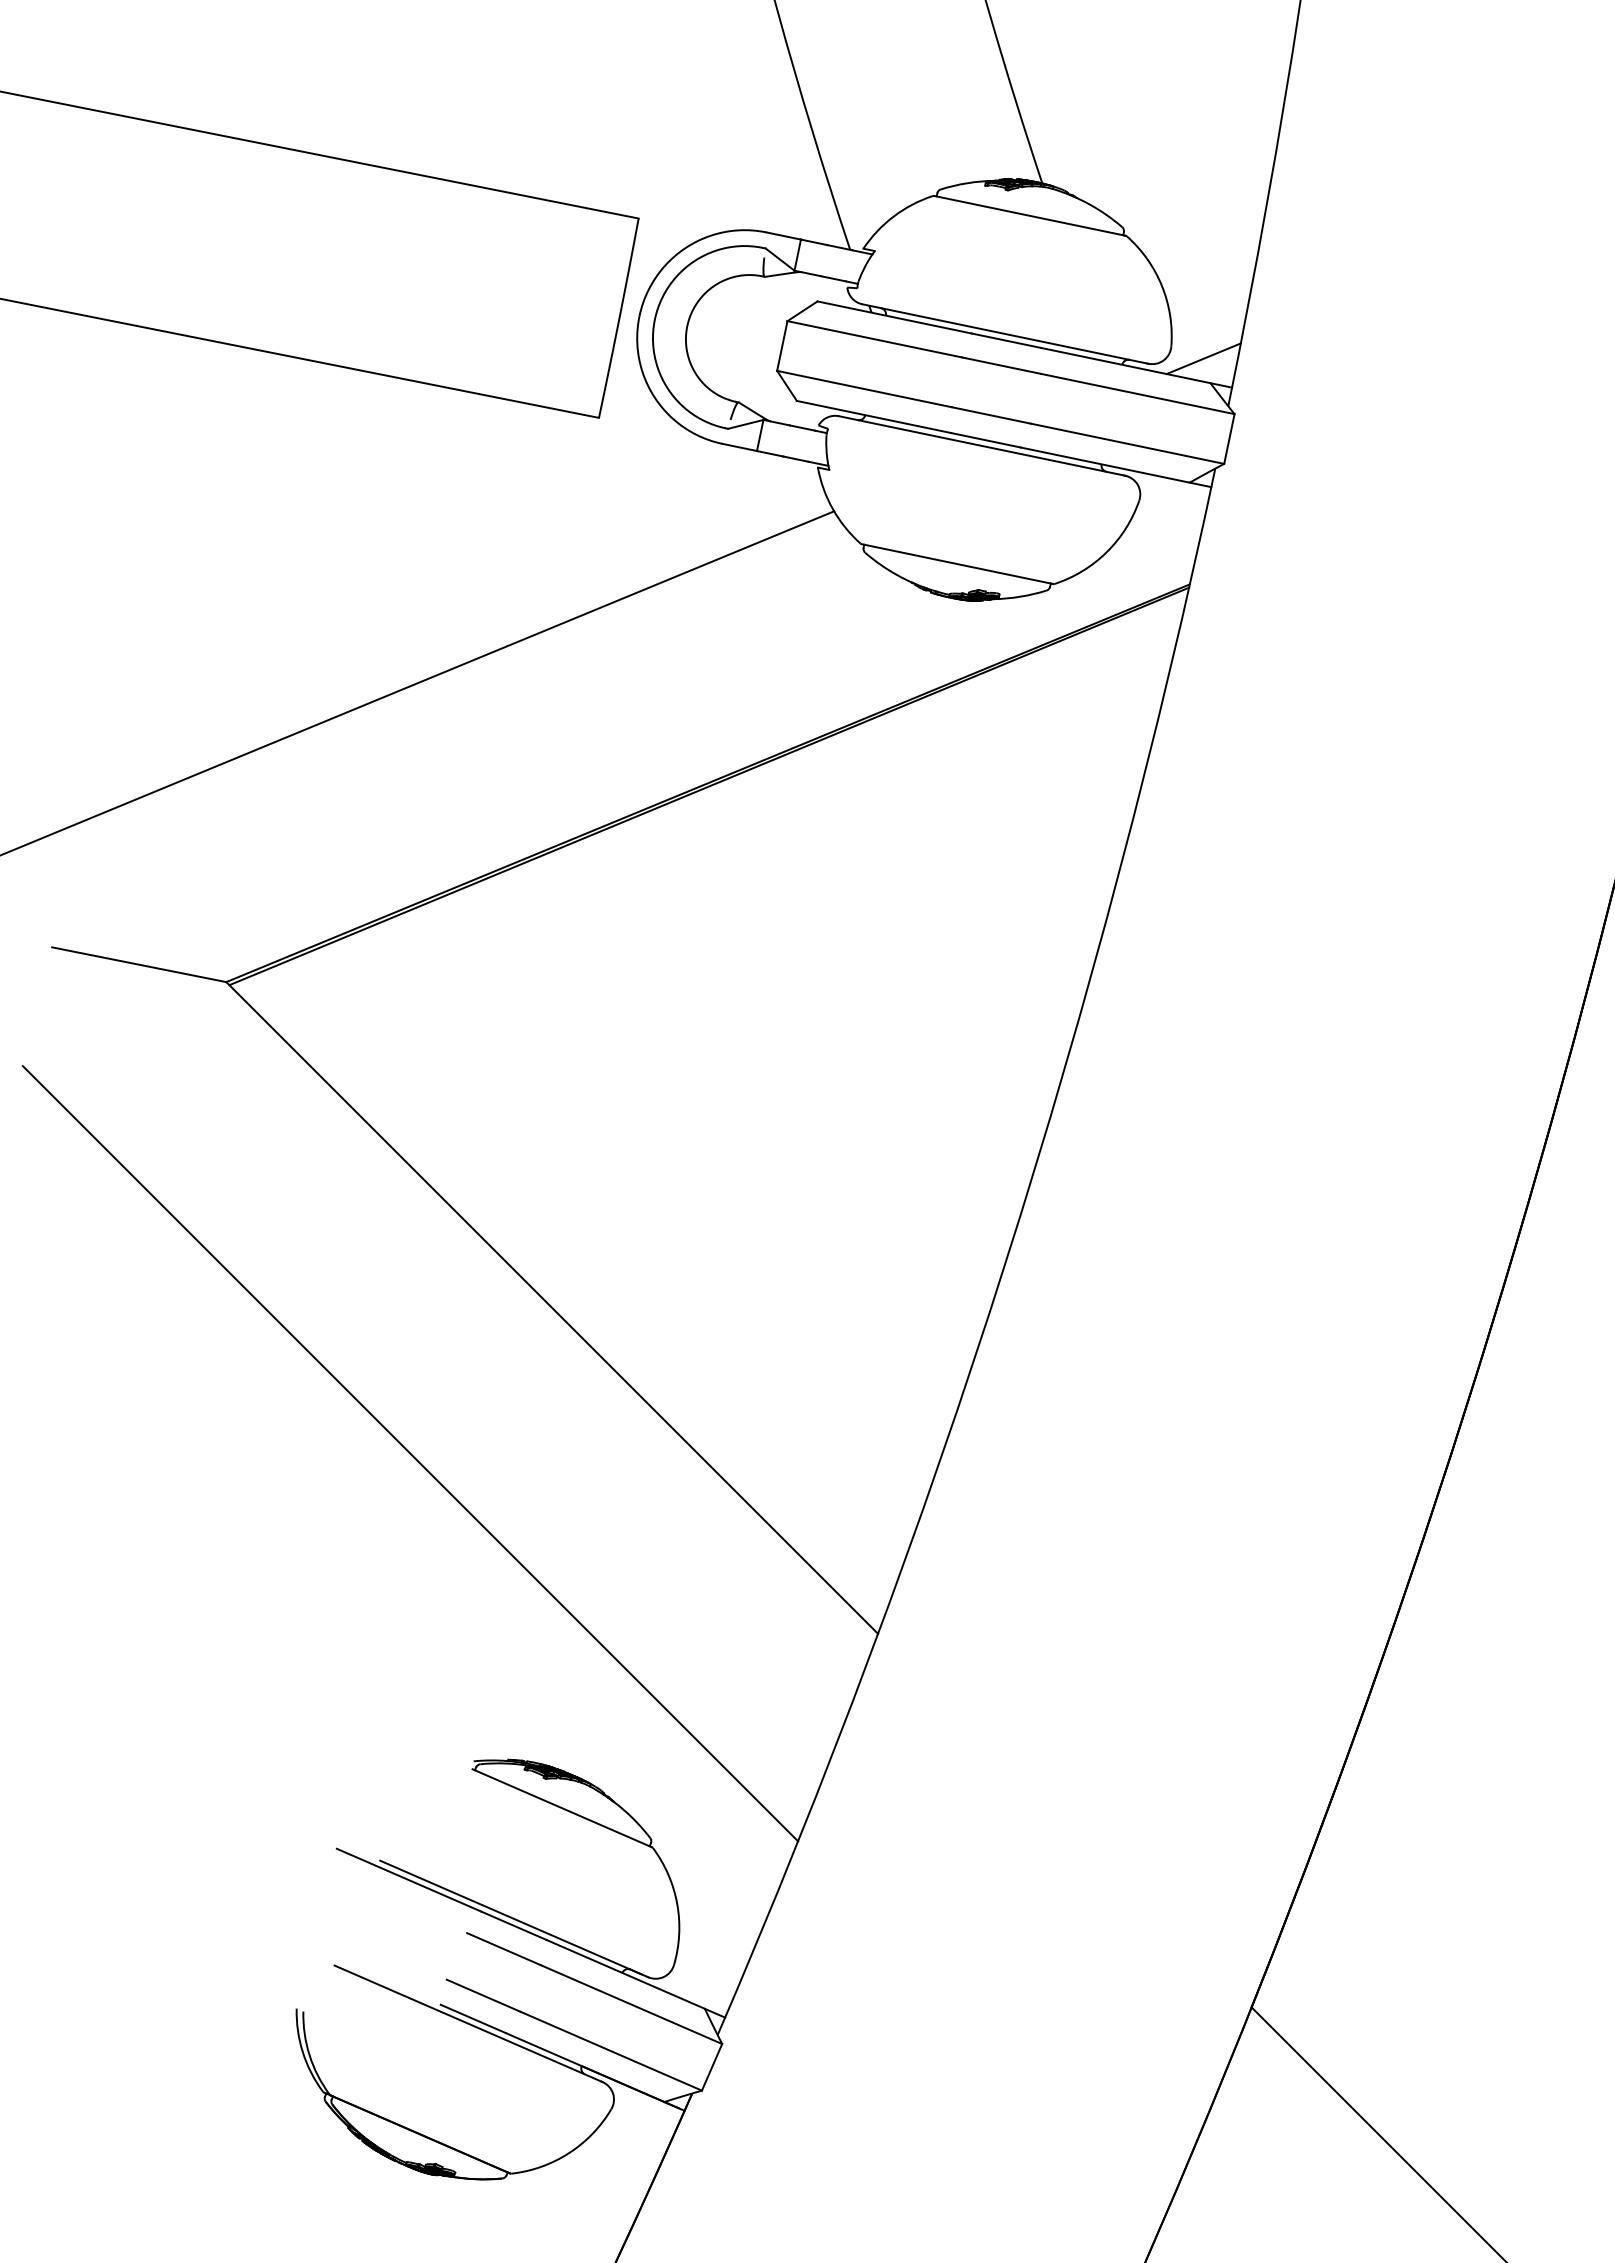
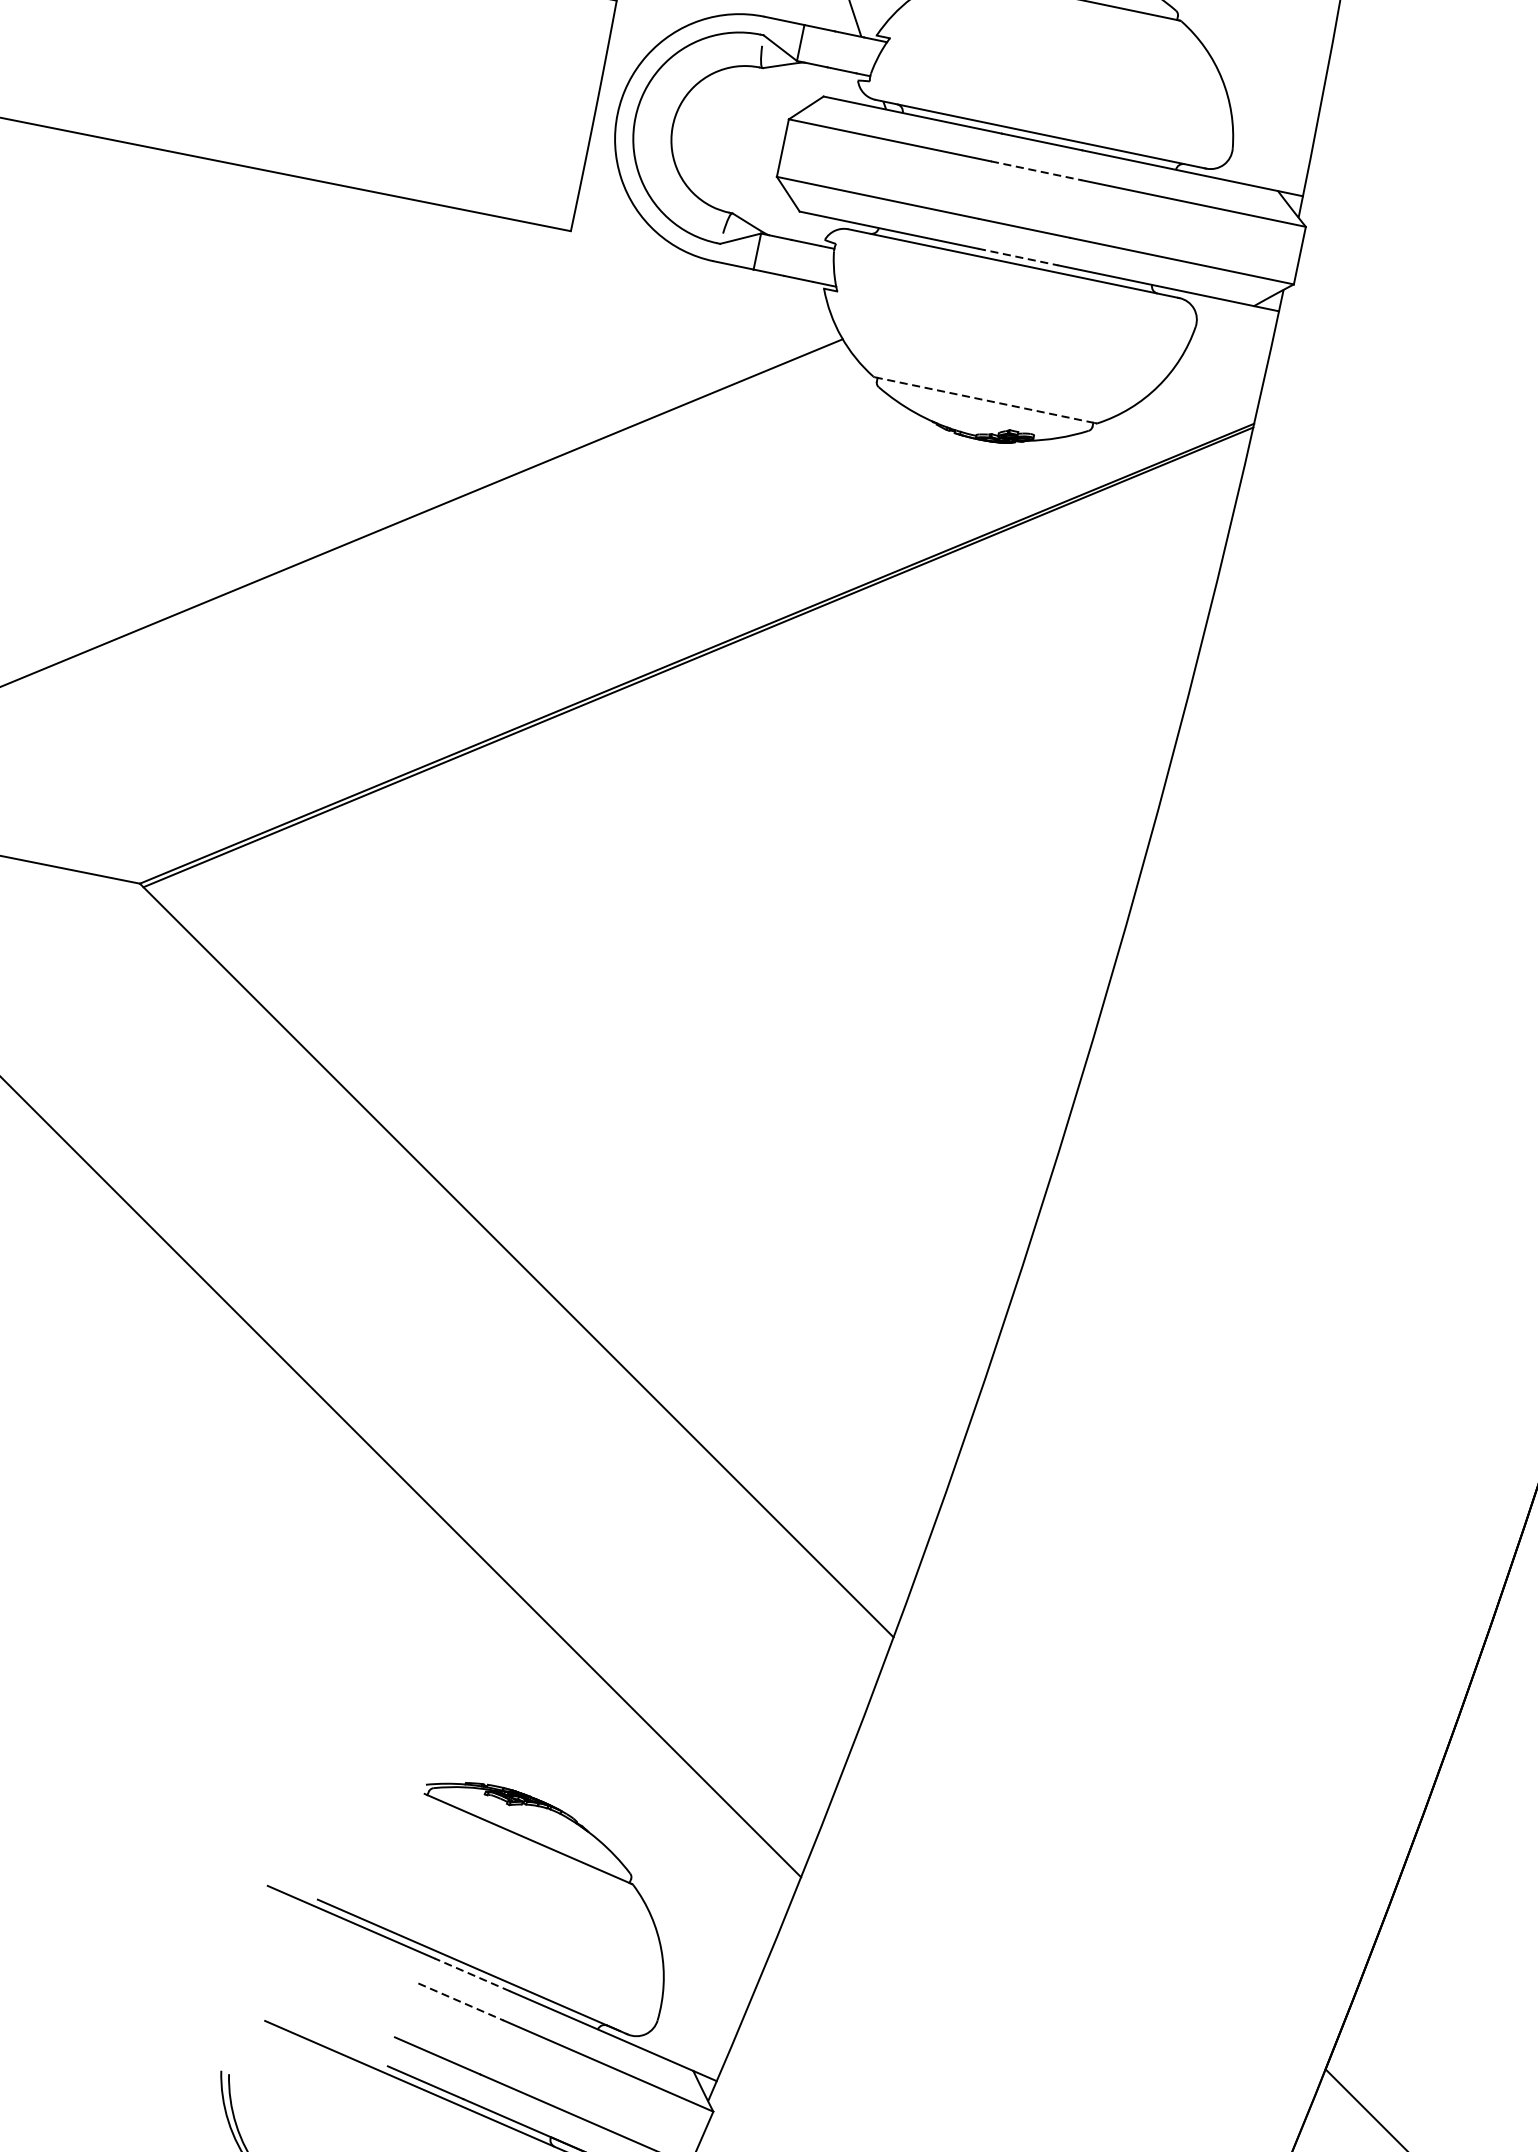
line: (1203, 358) -> (1269, 162), removed
line: (1002, 365) -> (1037, 170), solid -> dashed
line: (985, 440) -> (1017, 257), solid -> dashed
line: (957, 564) -> (985, 400), solid -> dashed
line: (513, 1925) -> (472, 1974), solid -> dashed
line: (504, 1949) -> (461, 2002), solid -> dashed

